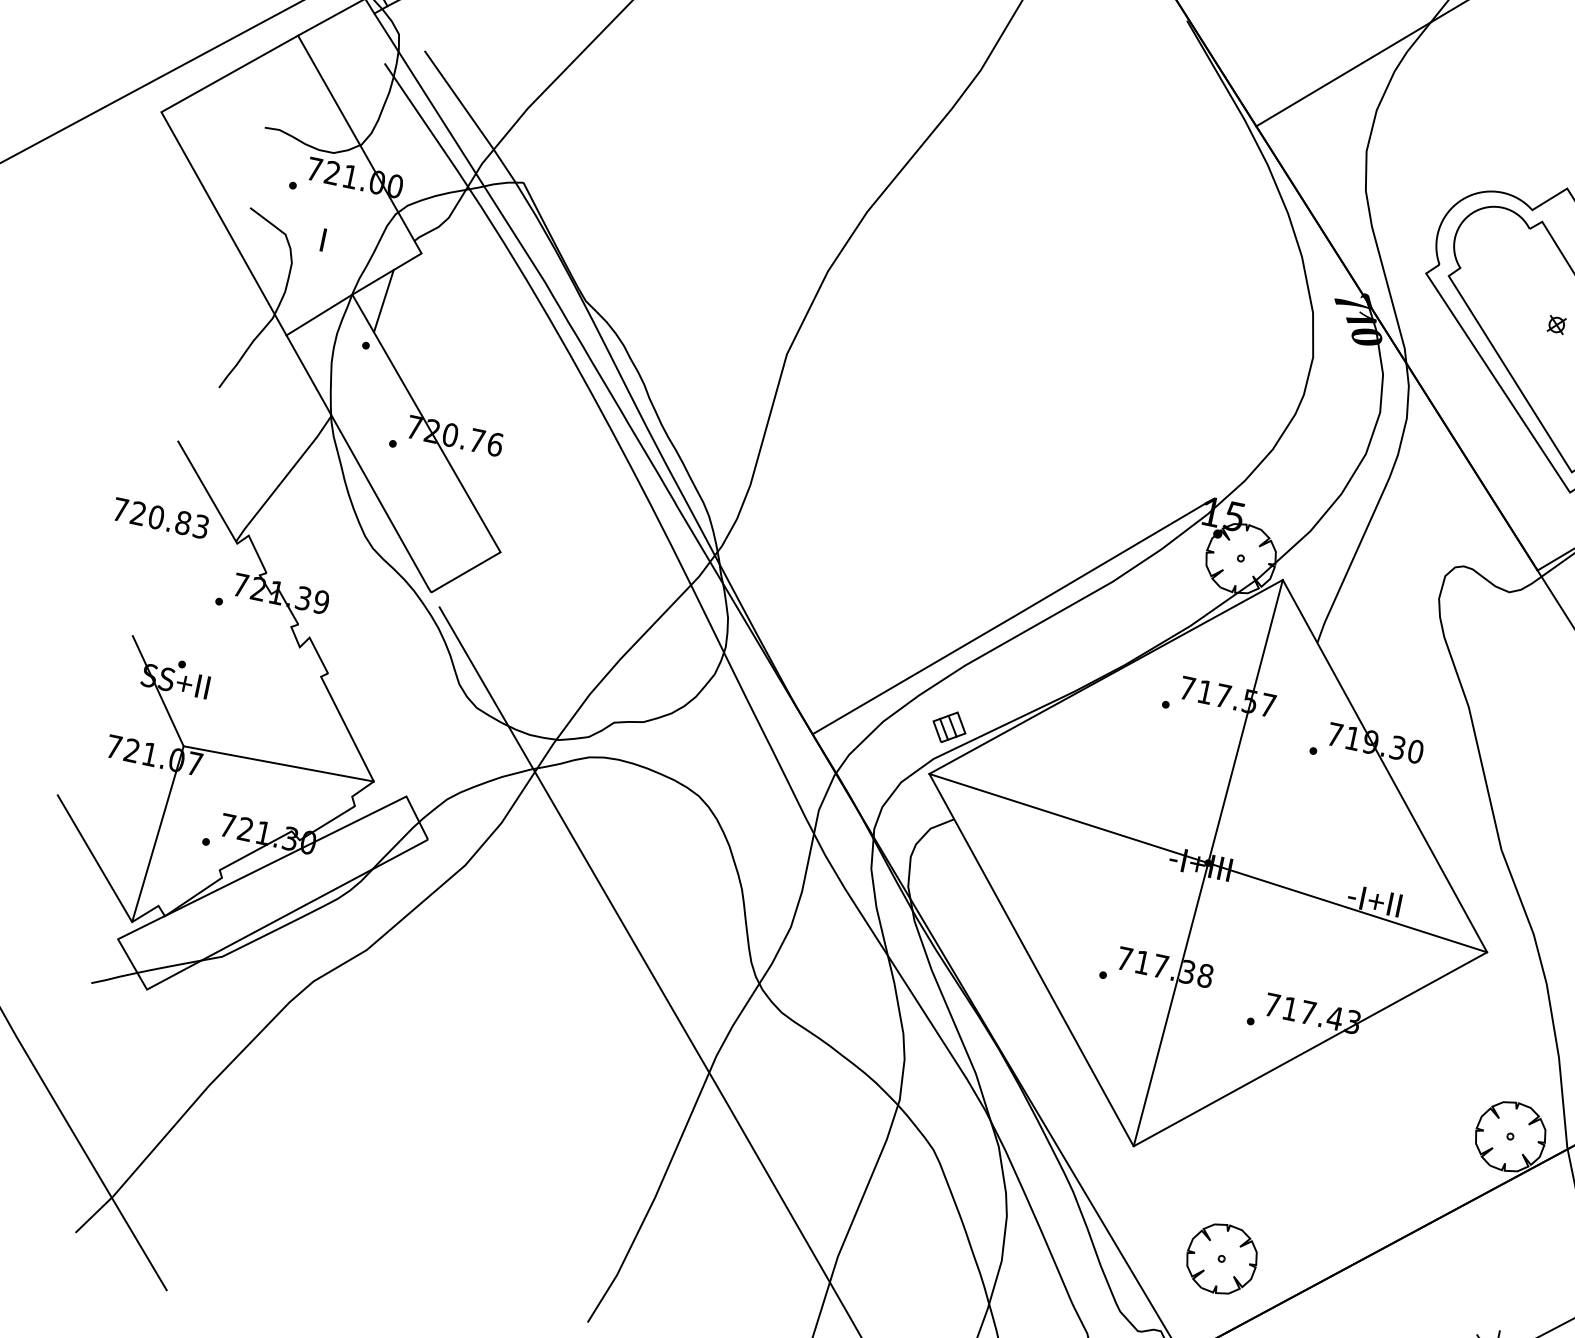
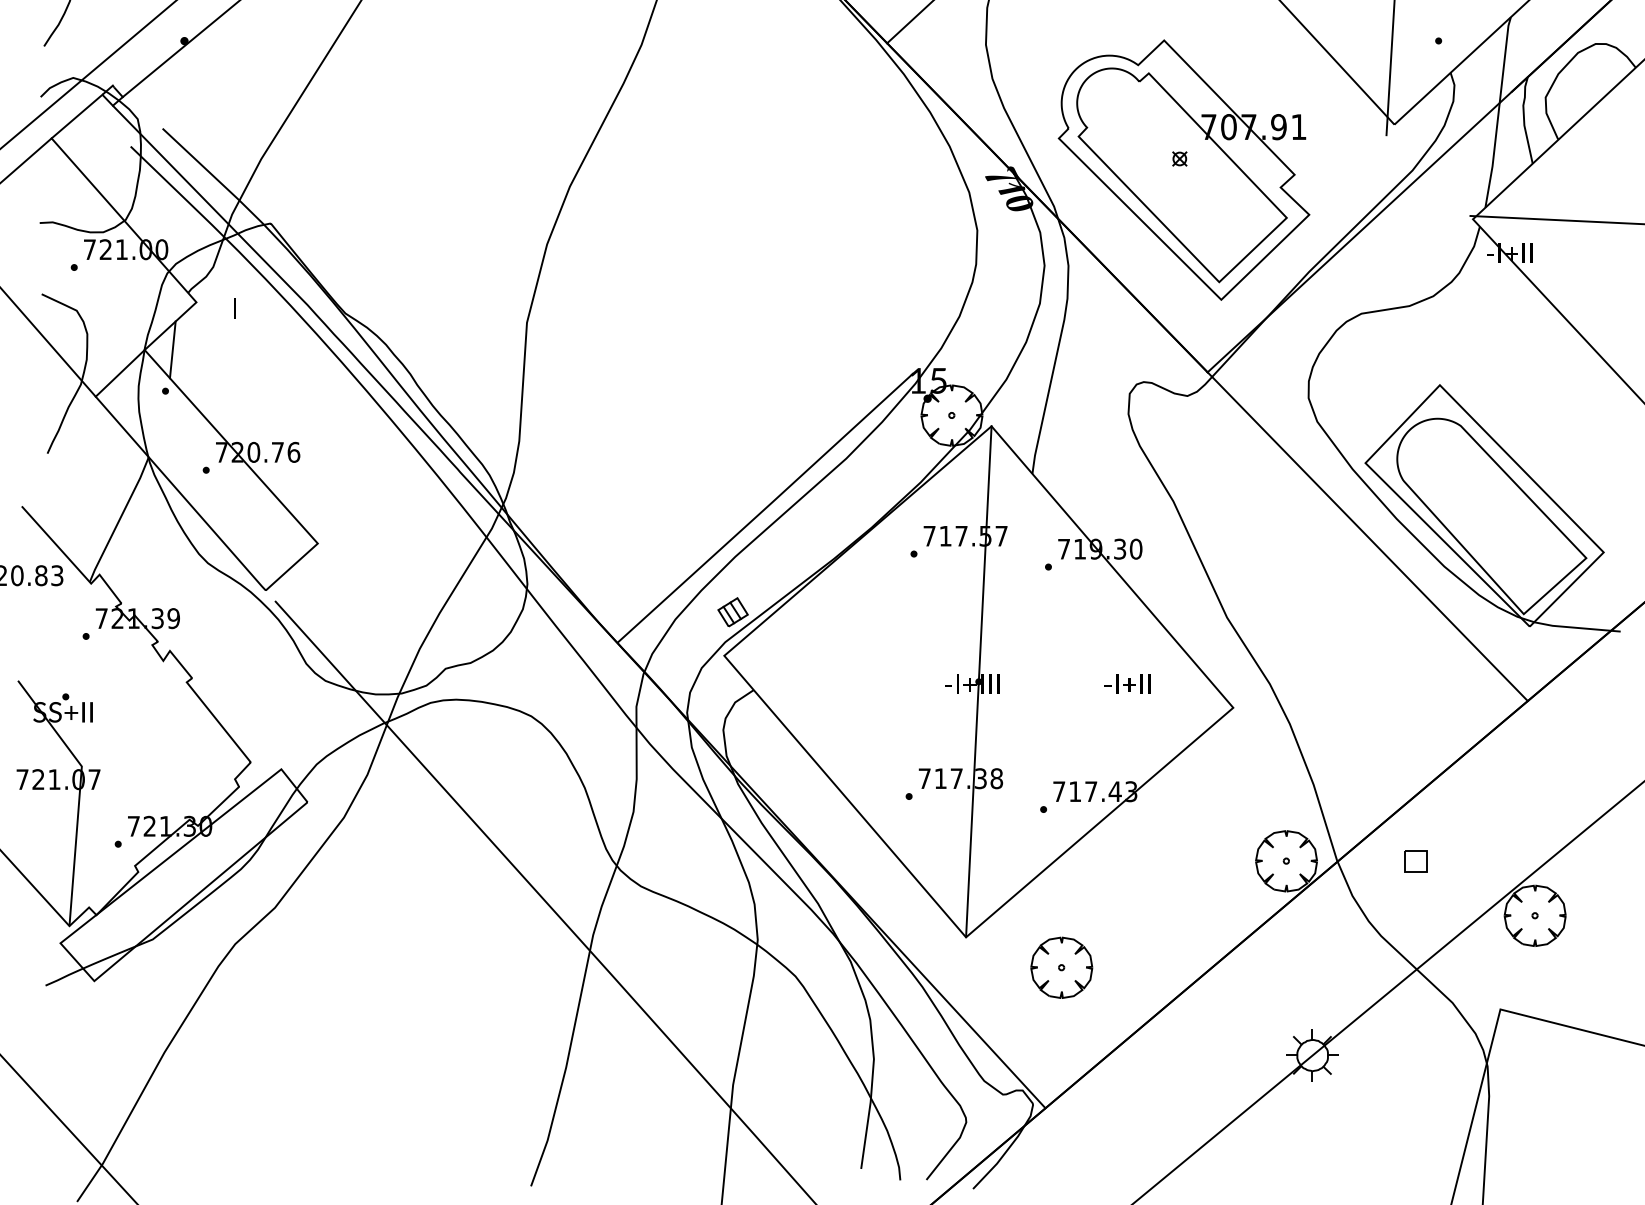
text: (322, 239) -> (234, 308), moved
line: (277, 763) -> (165, 764), removed
line: (1207, 862) -> (978, 681), removed
part: (1221, 1258) -> (1061, 967), moved

